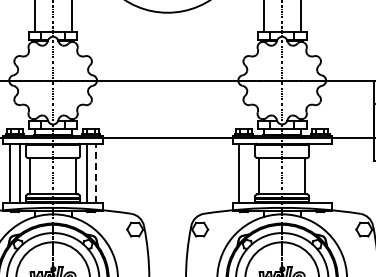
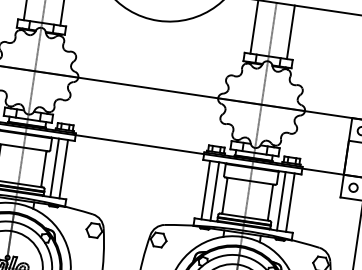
line: (248, 172) -> (214, 190), added
line: (315, 172) -> (281, 200), added
line: (324, 172) -> (290, 201), added
line: (95, 173) -> (63, 169), dashed -> solid

